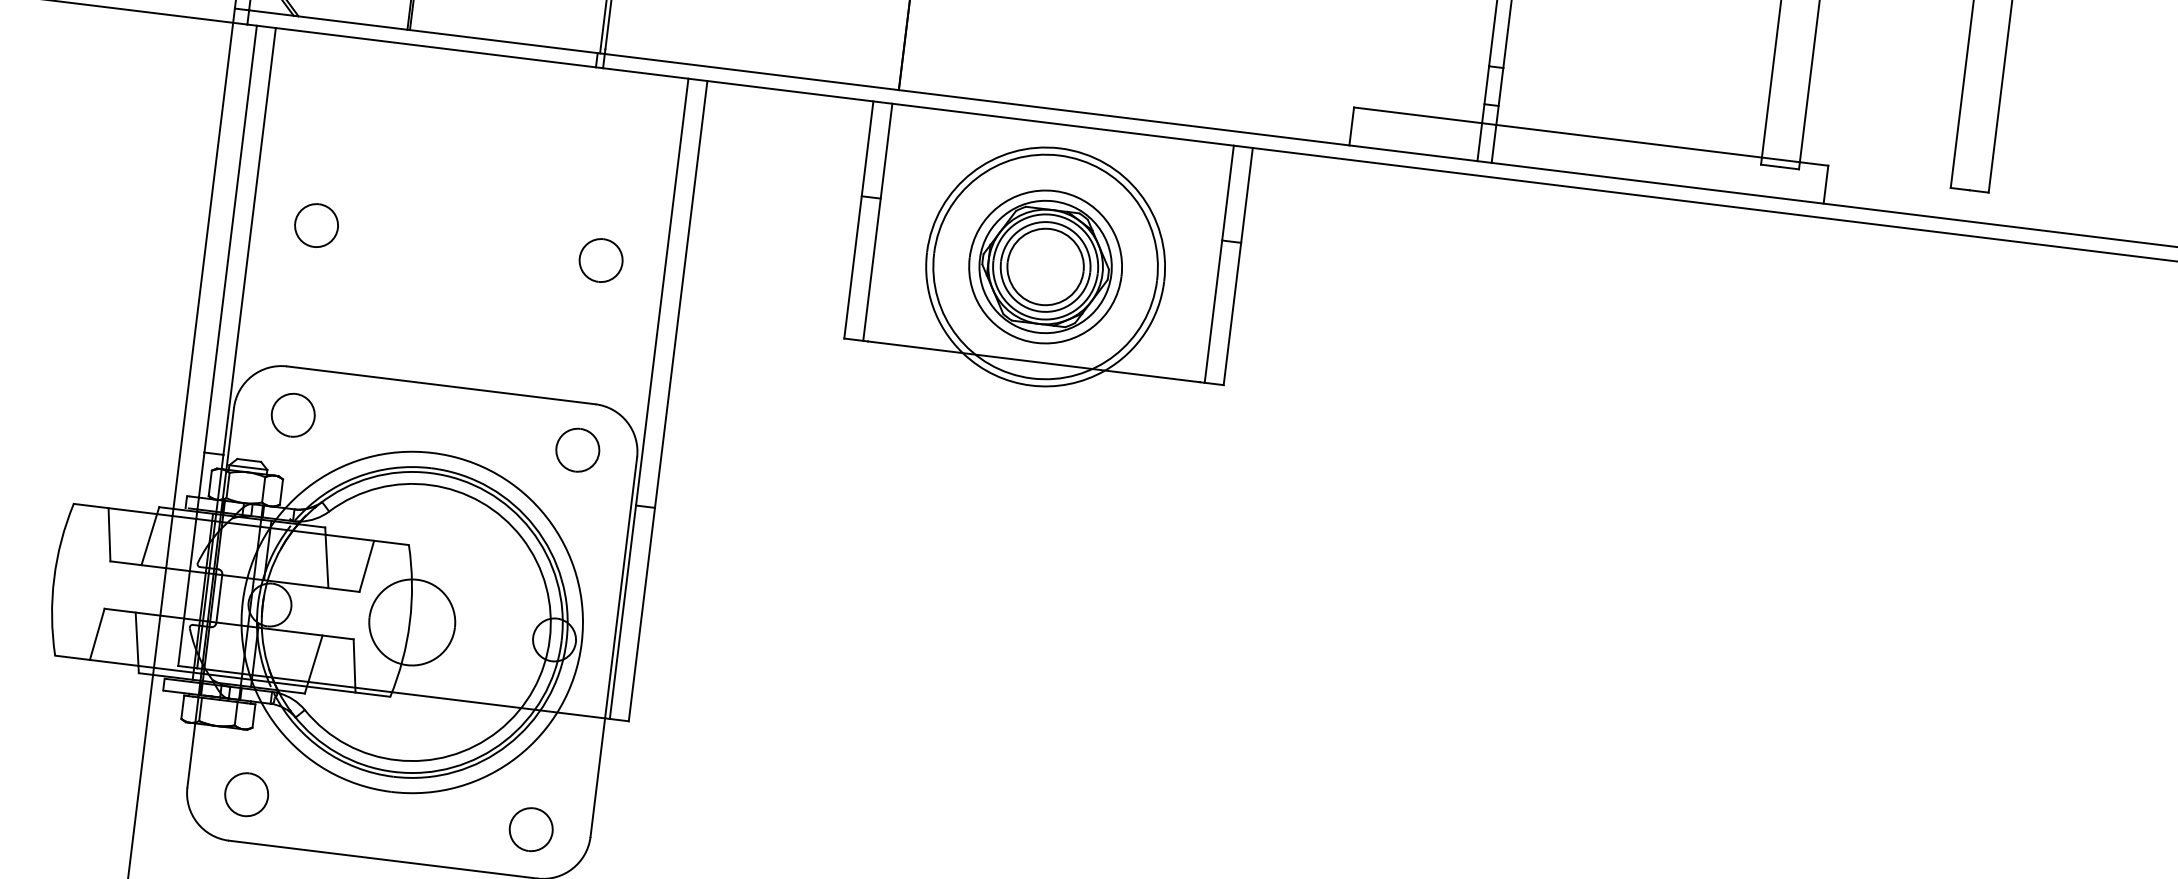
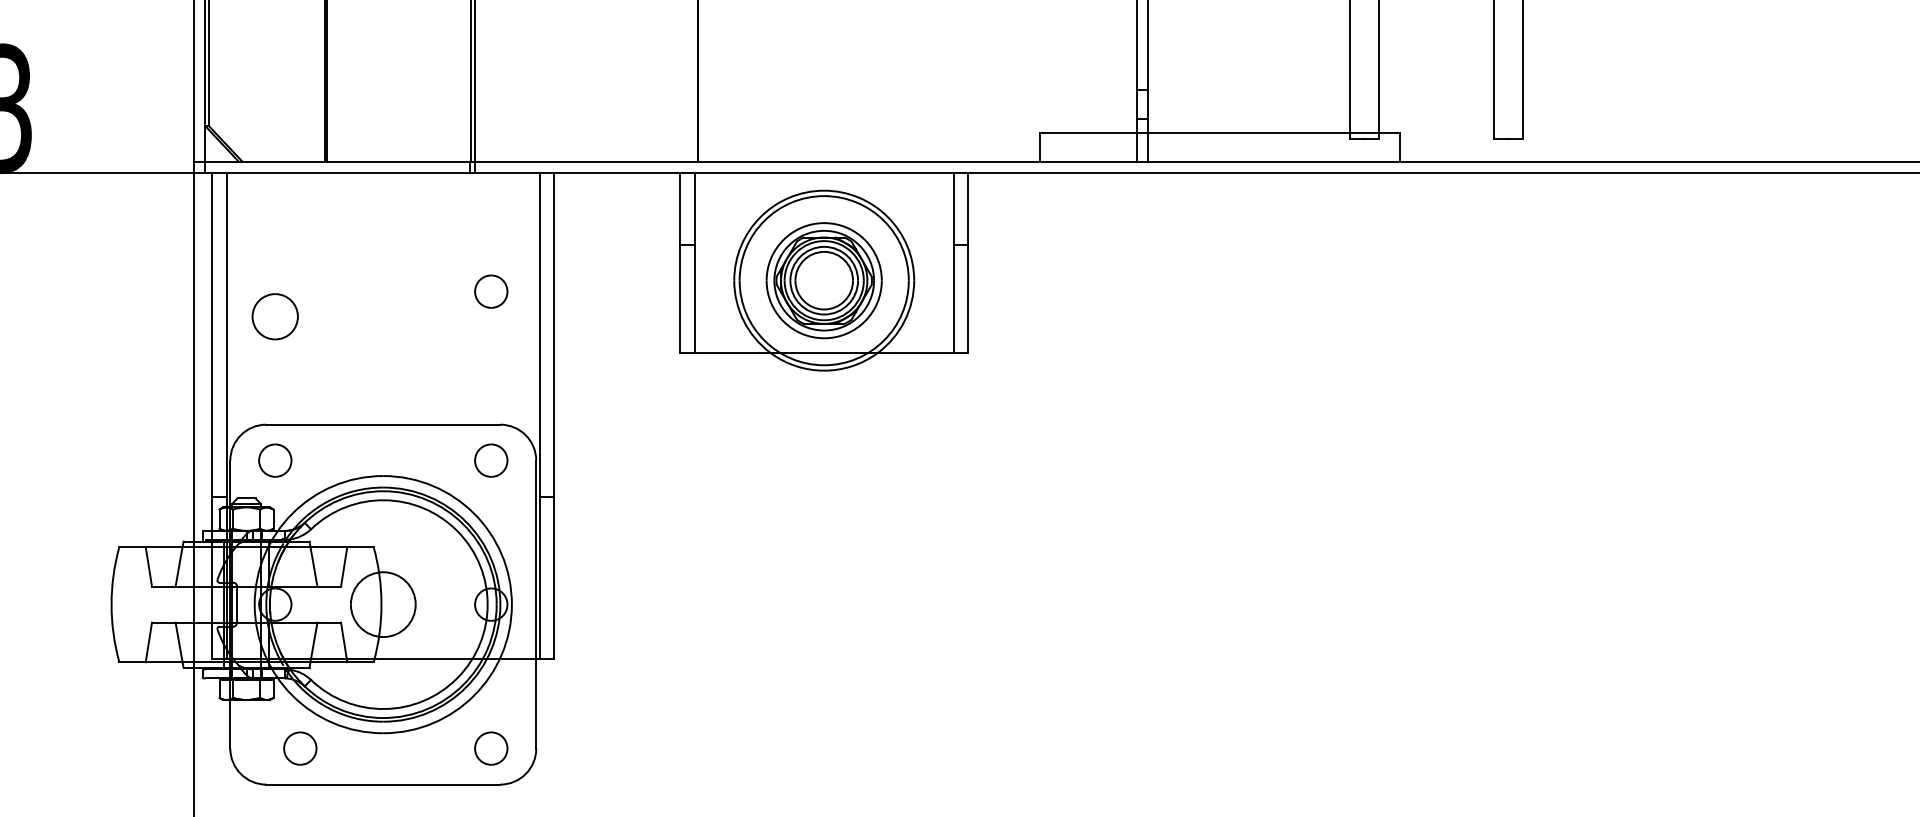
part: (316, 225) -> (275, 316), size x1.4
part: (601, 260) -> (491, 291), moved
part: (246, 794) -> (300, 748), moved

